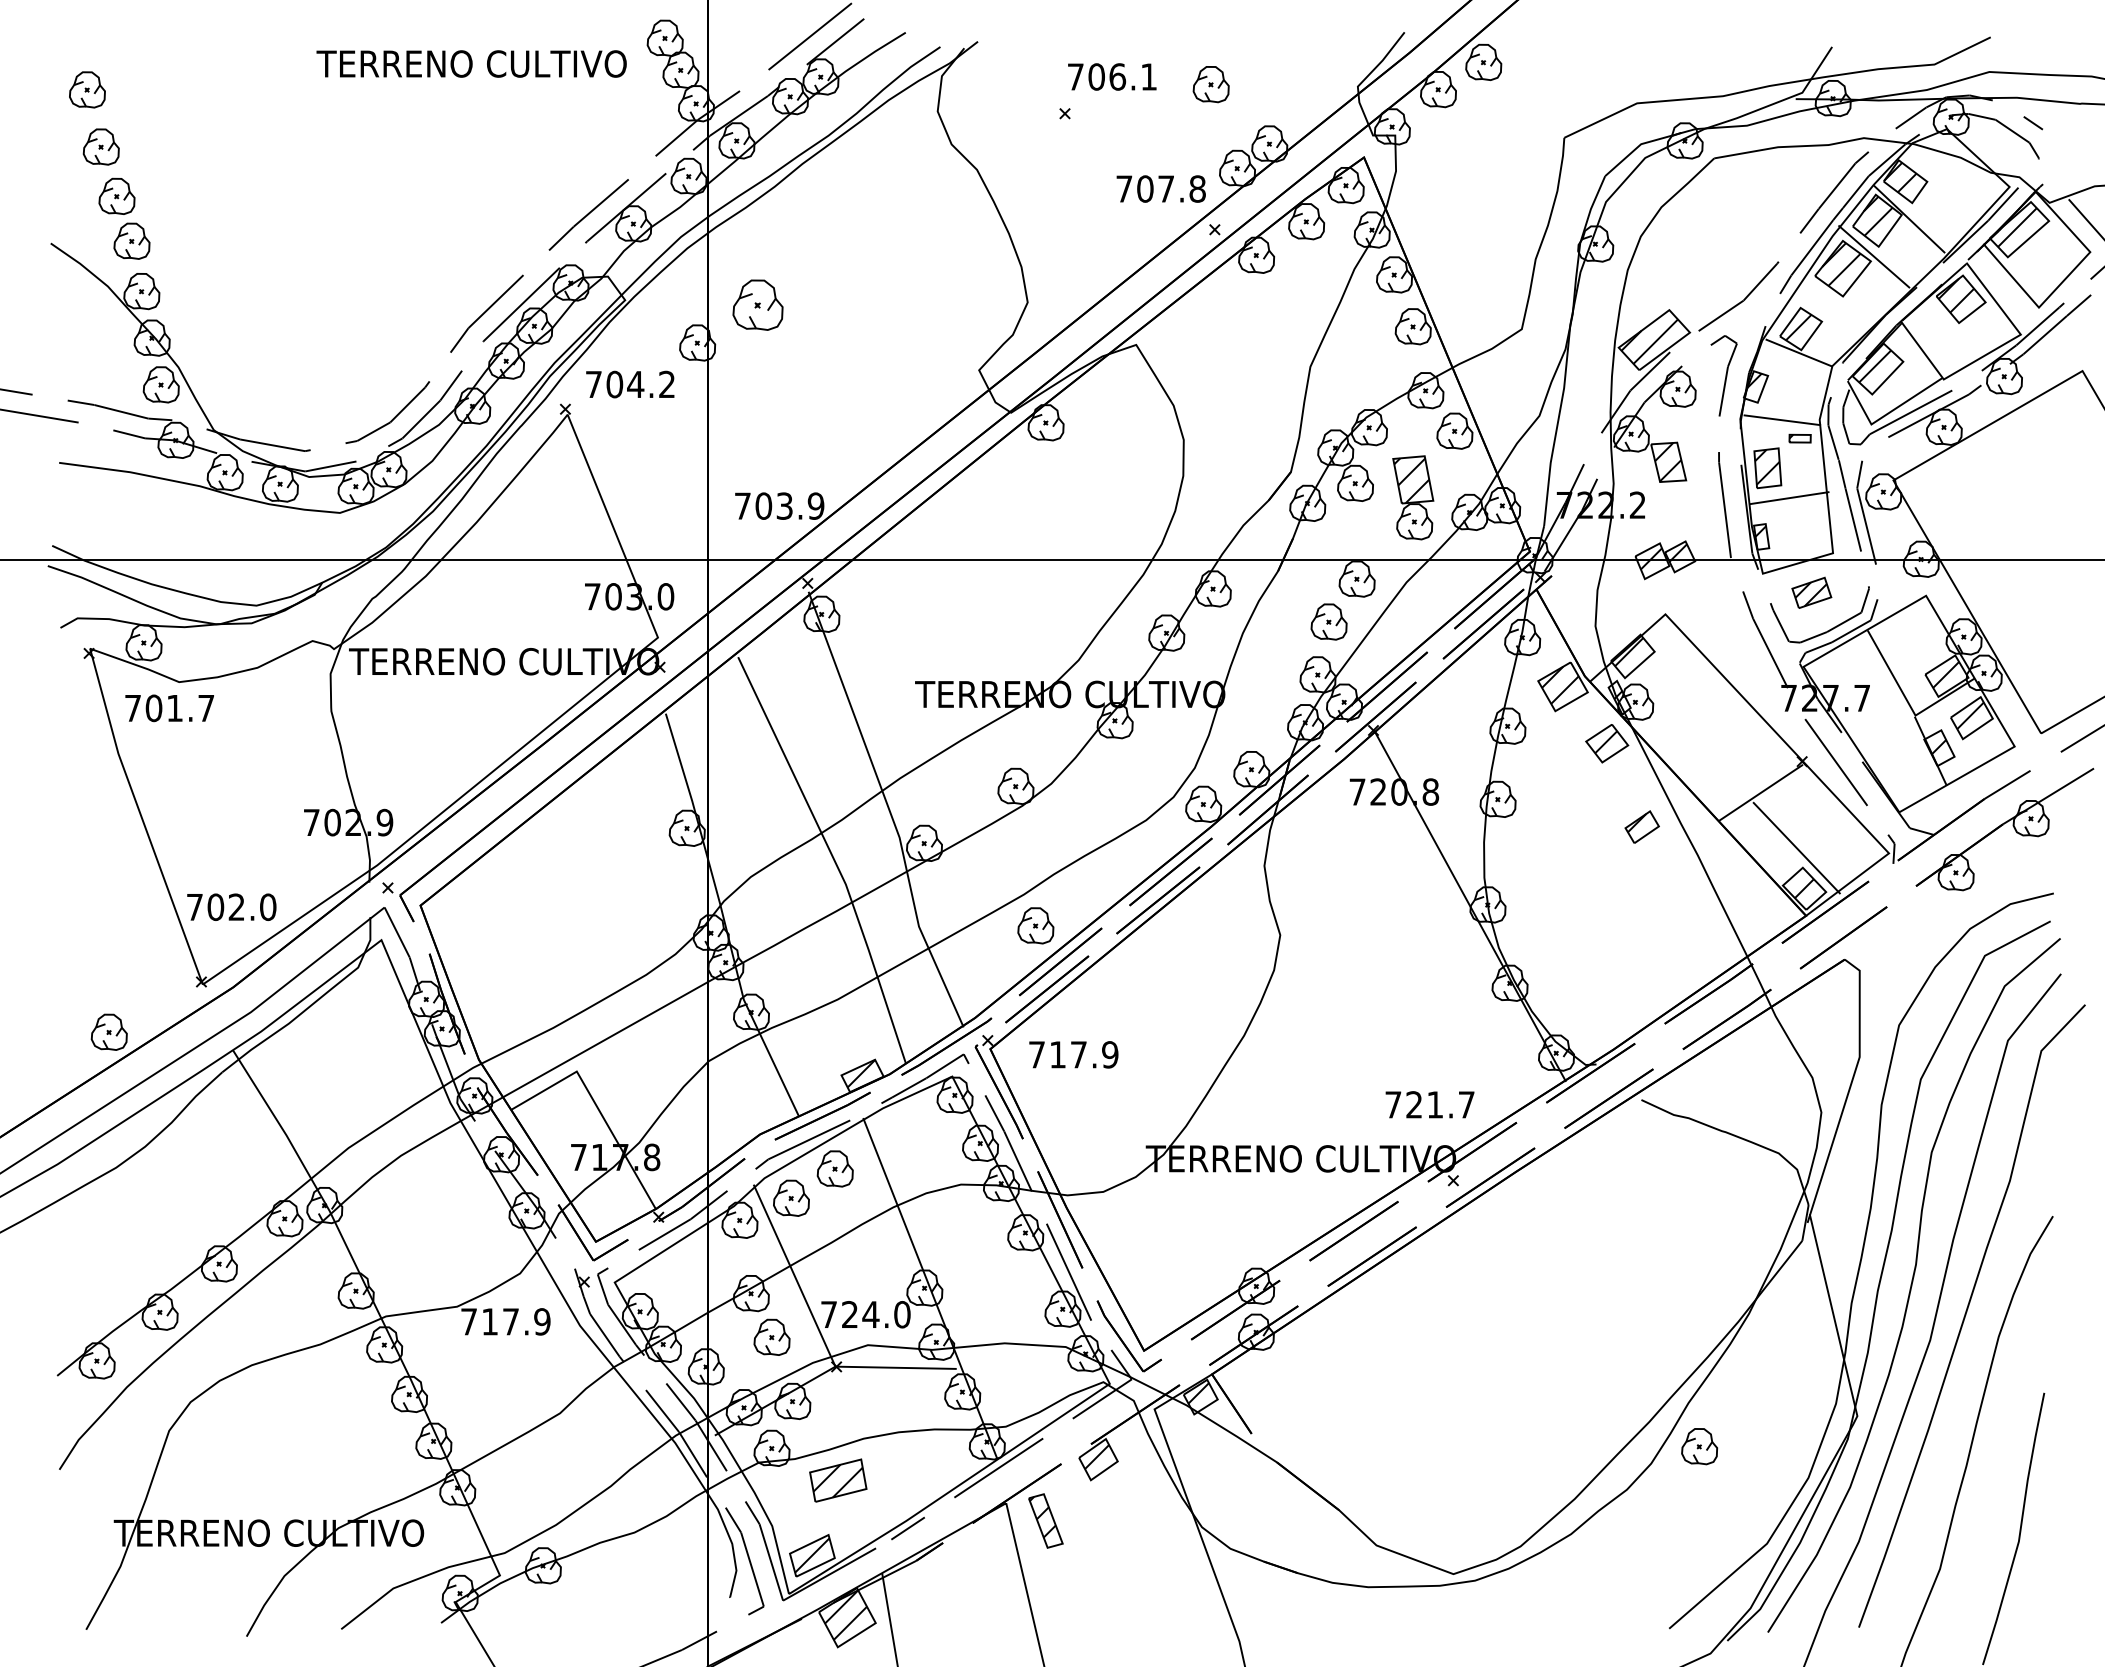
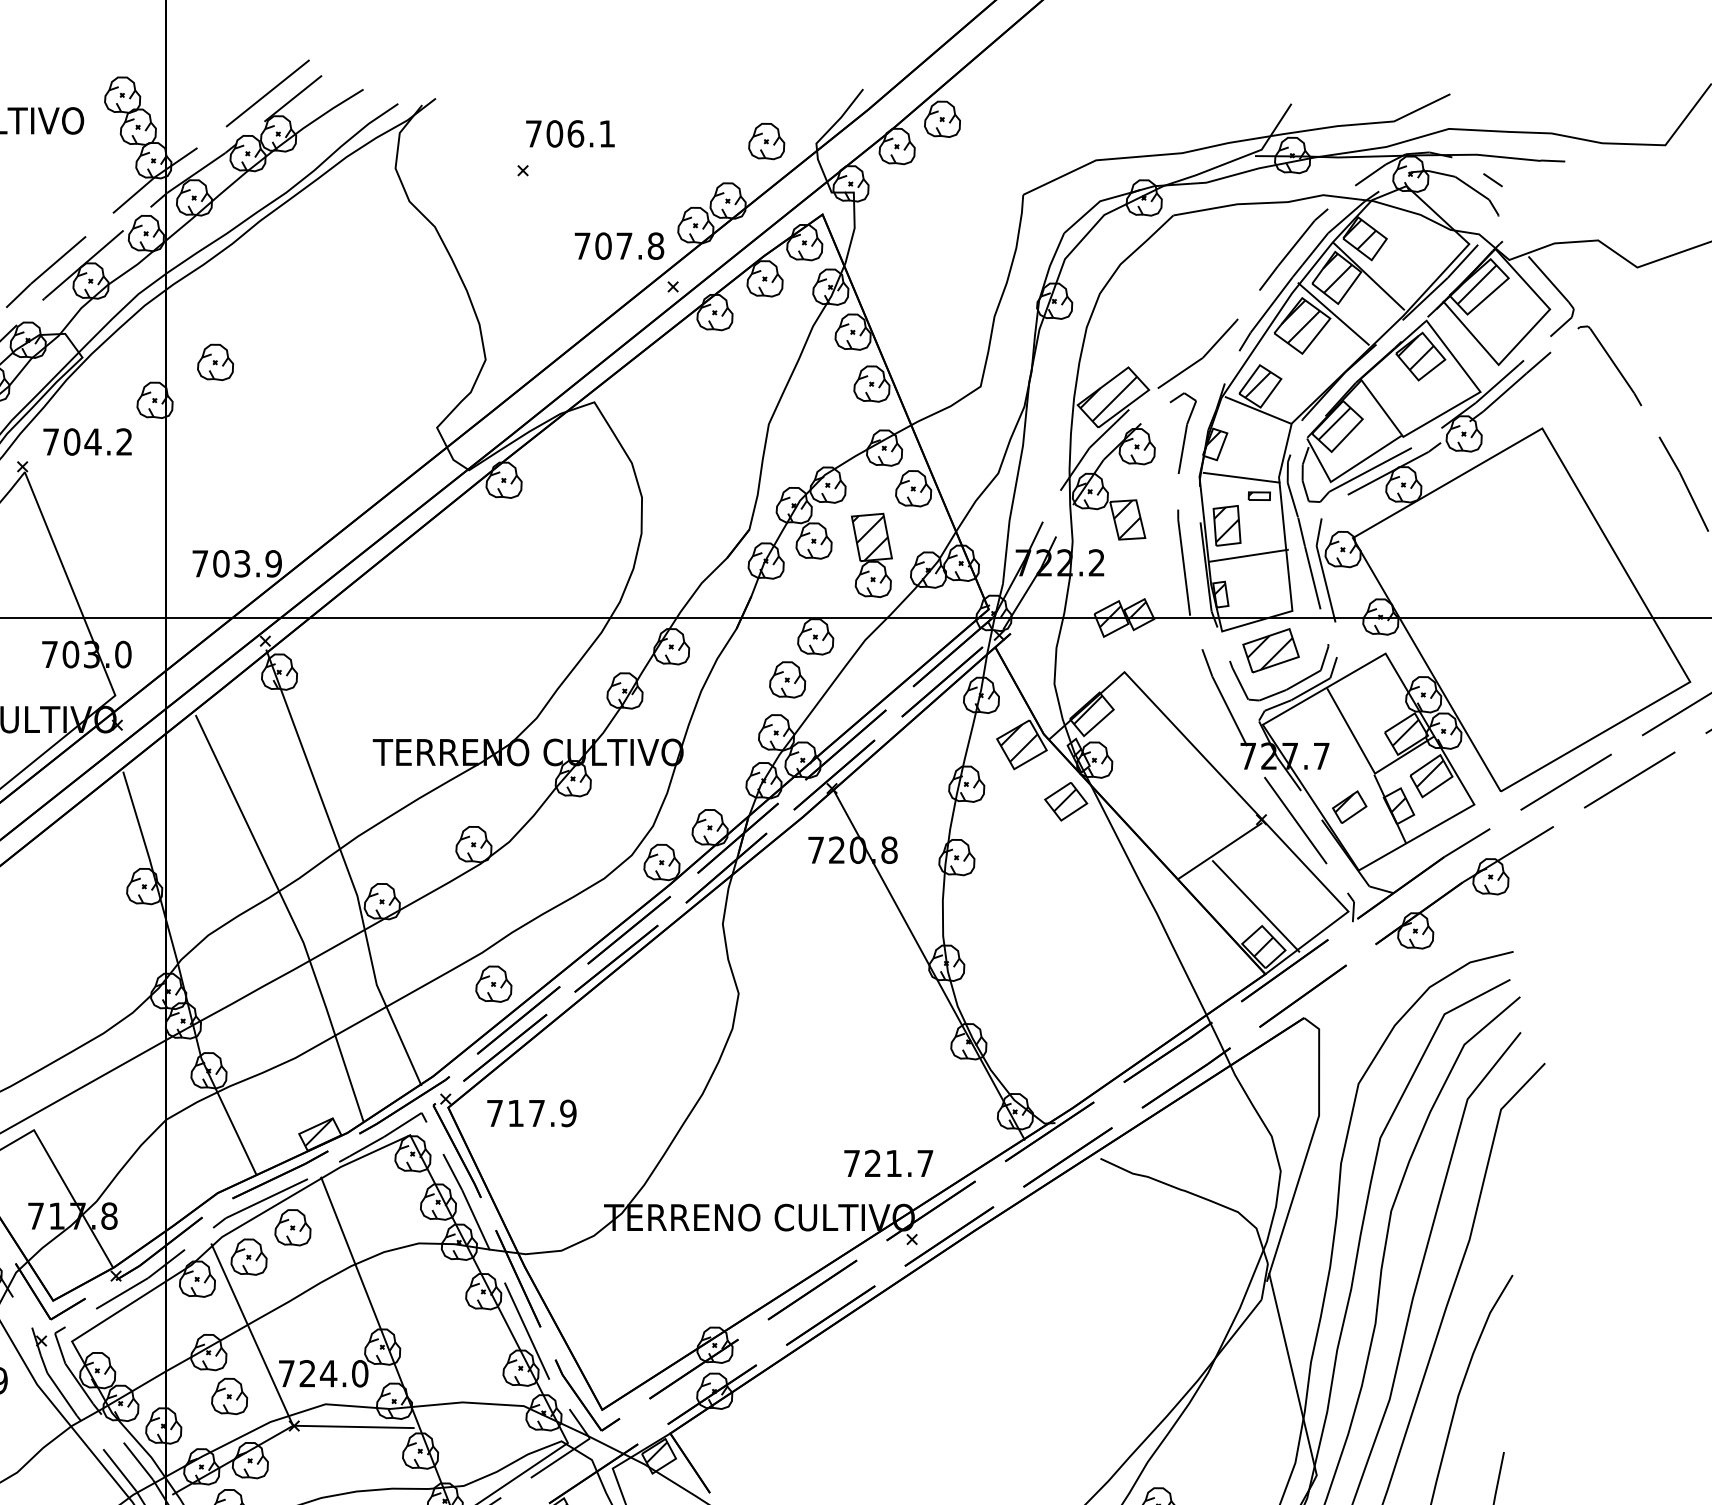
part: (1210, 84) -> (765, 141), moved
part: (757, 304) -> (215, 361), size x0.71
part: (1811, 592) -> (1270, 650), size x1.43
part: (1641, 826) -> (1348, 806), moved

